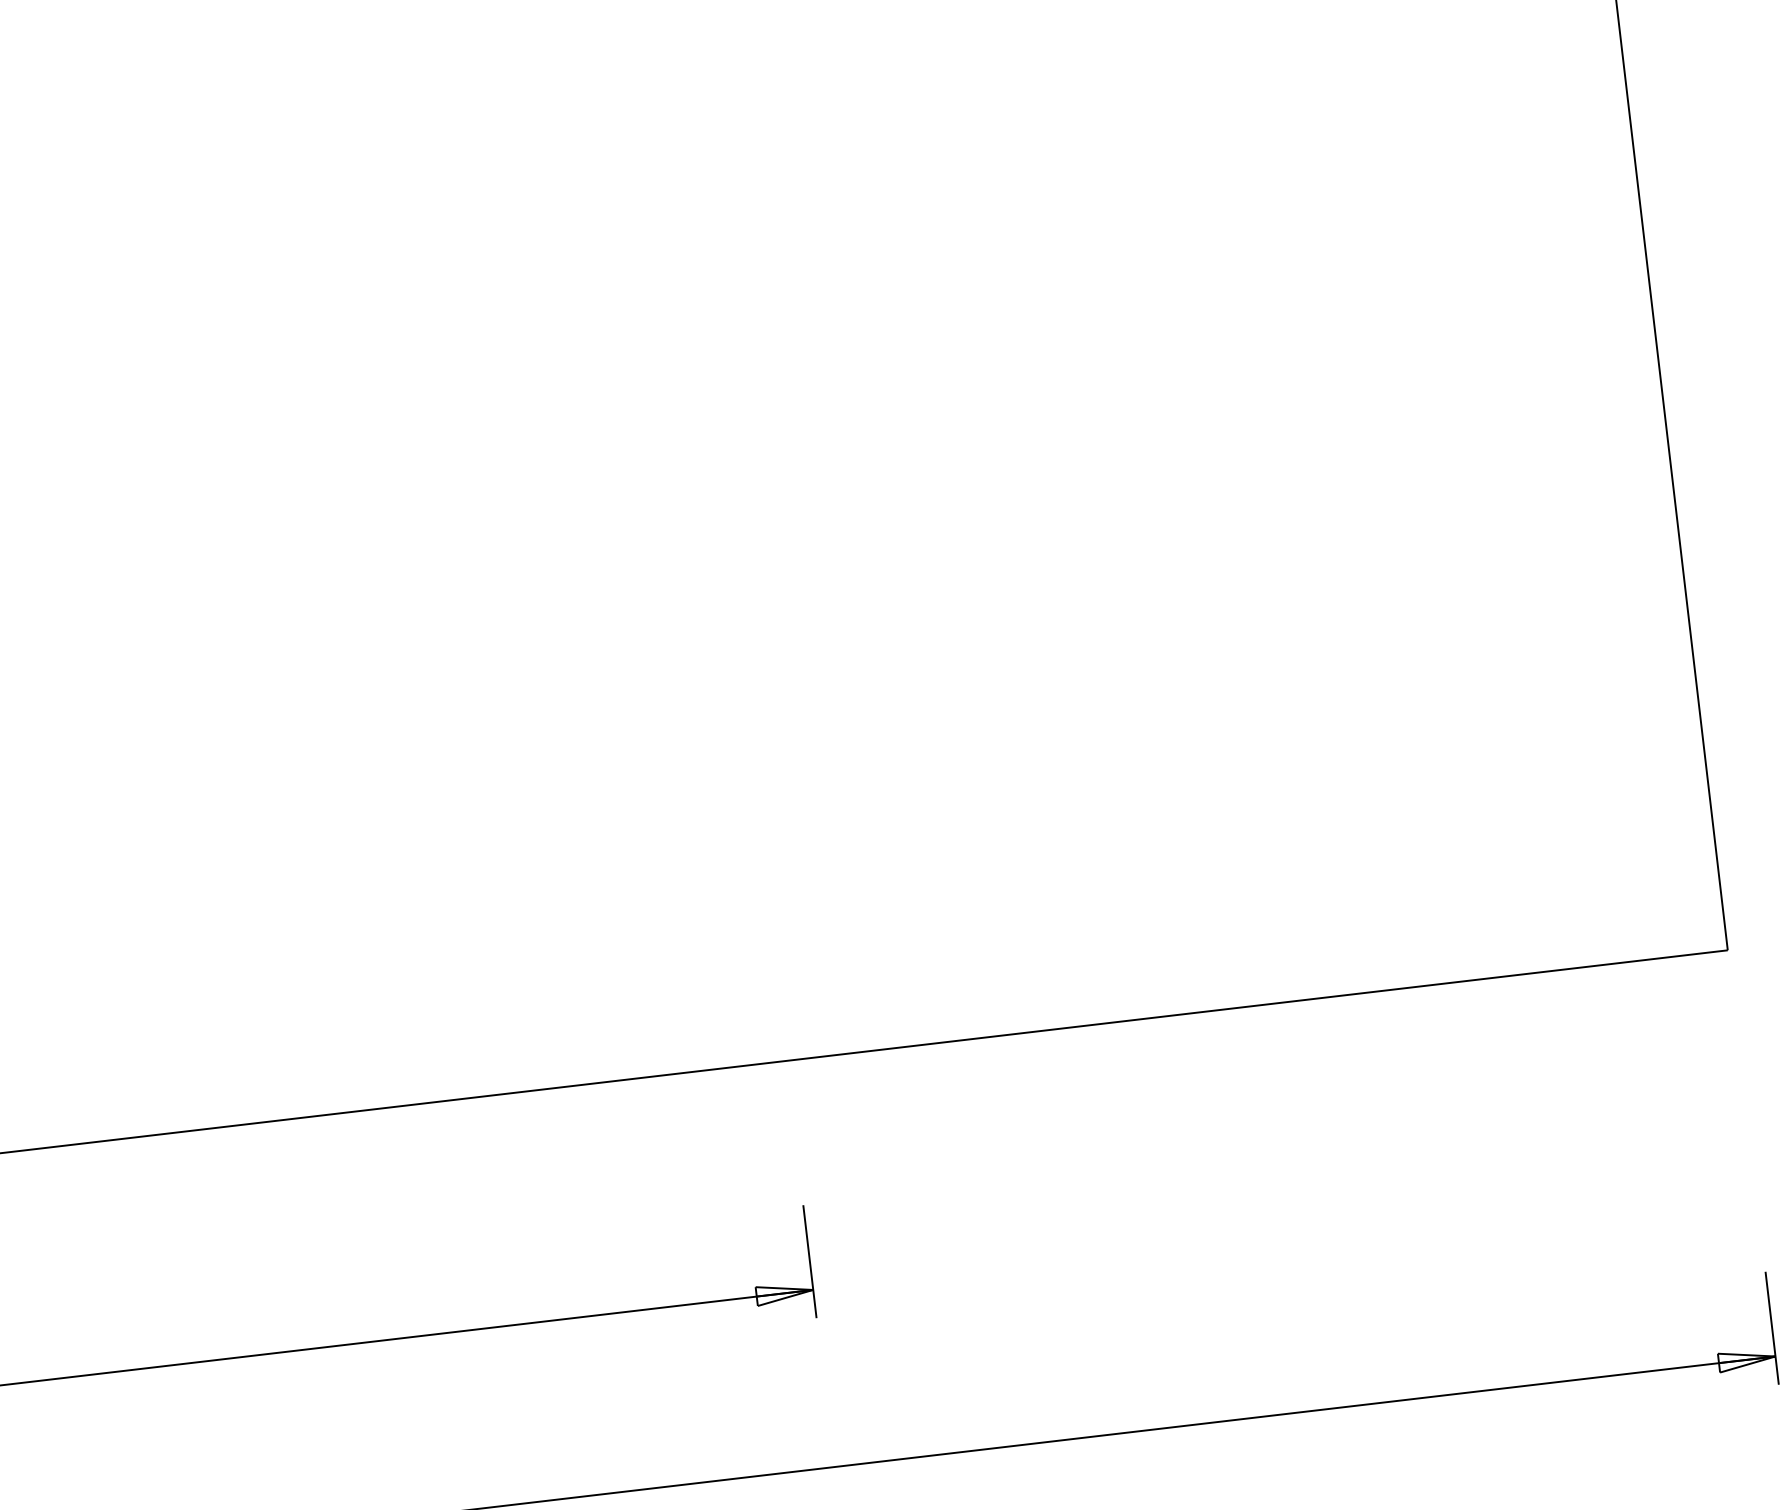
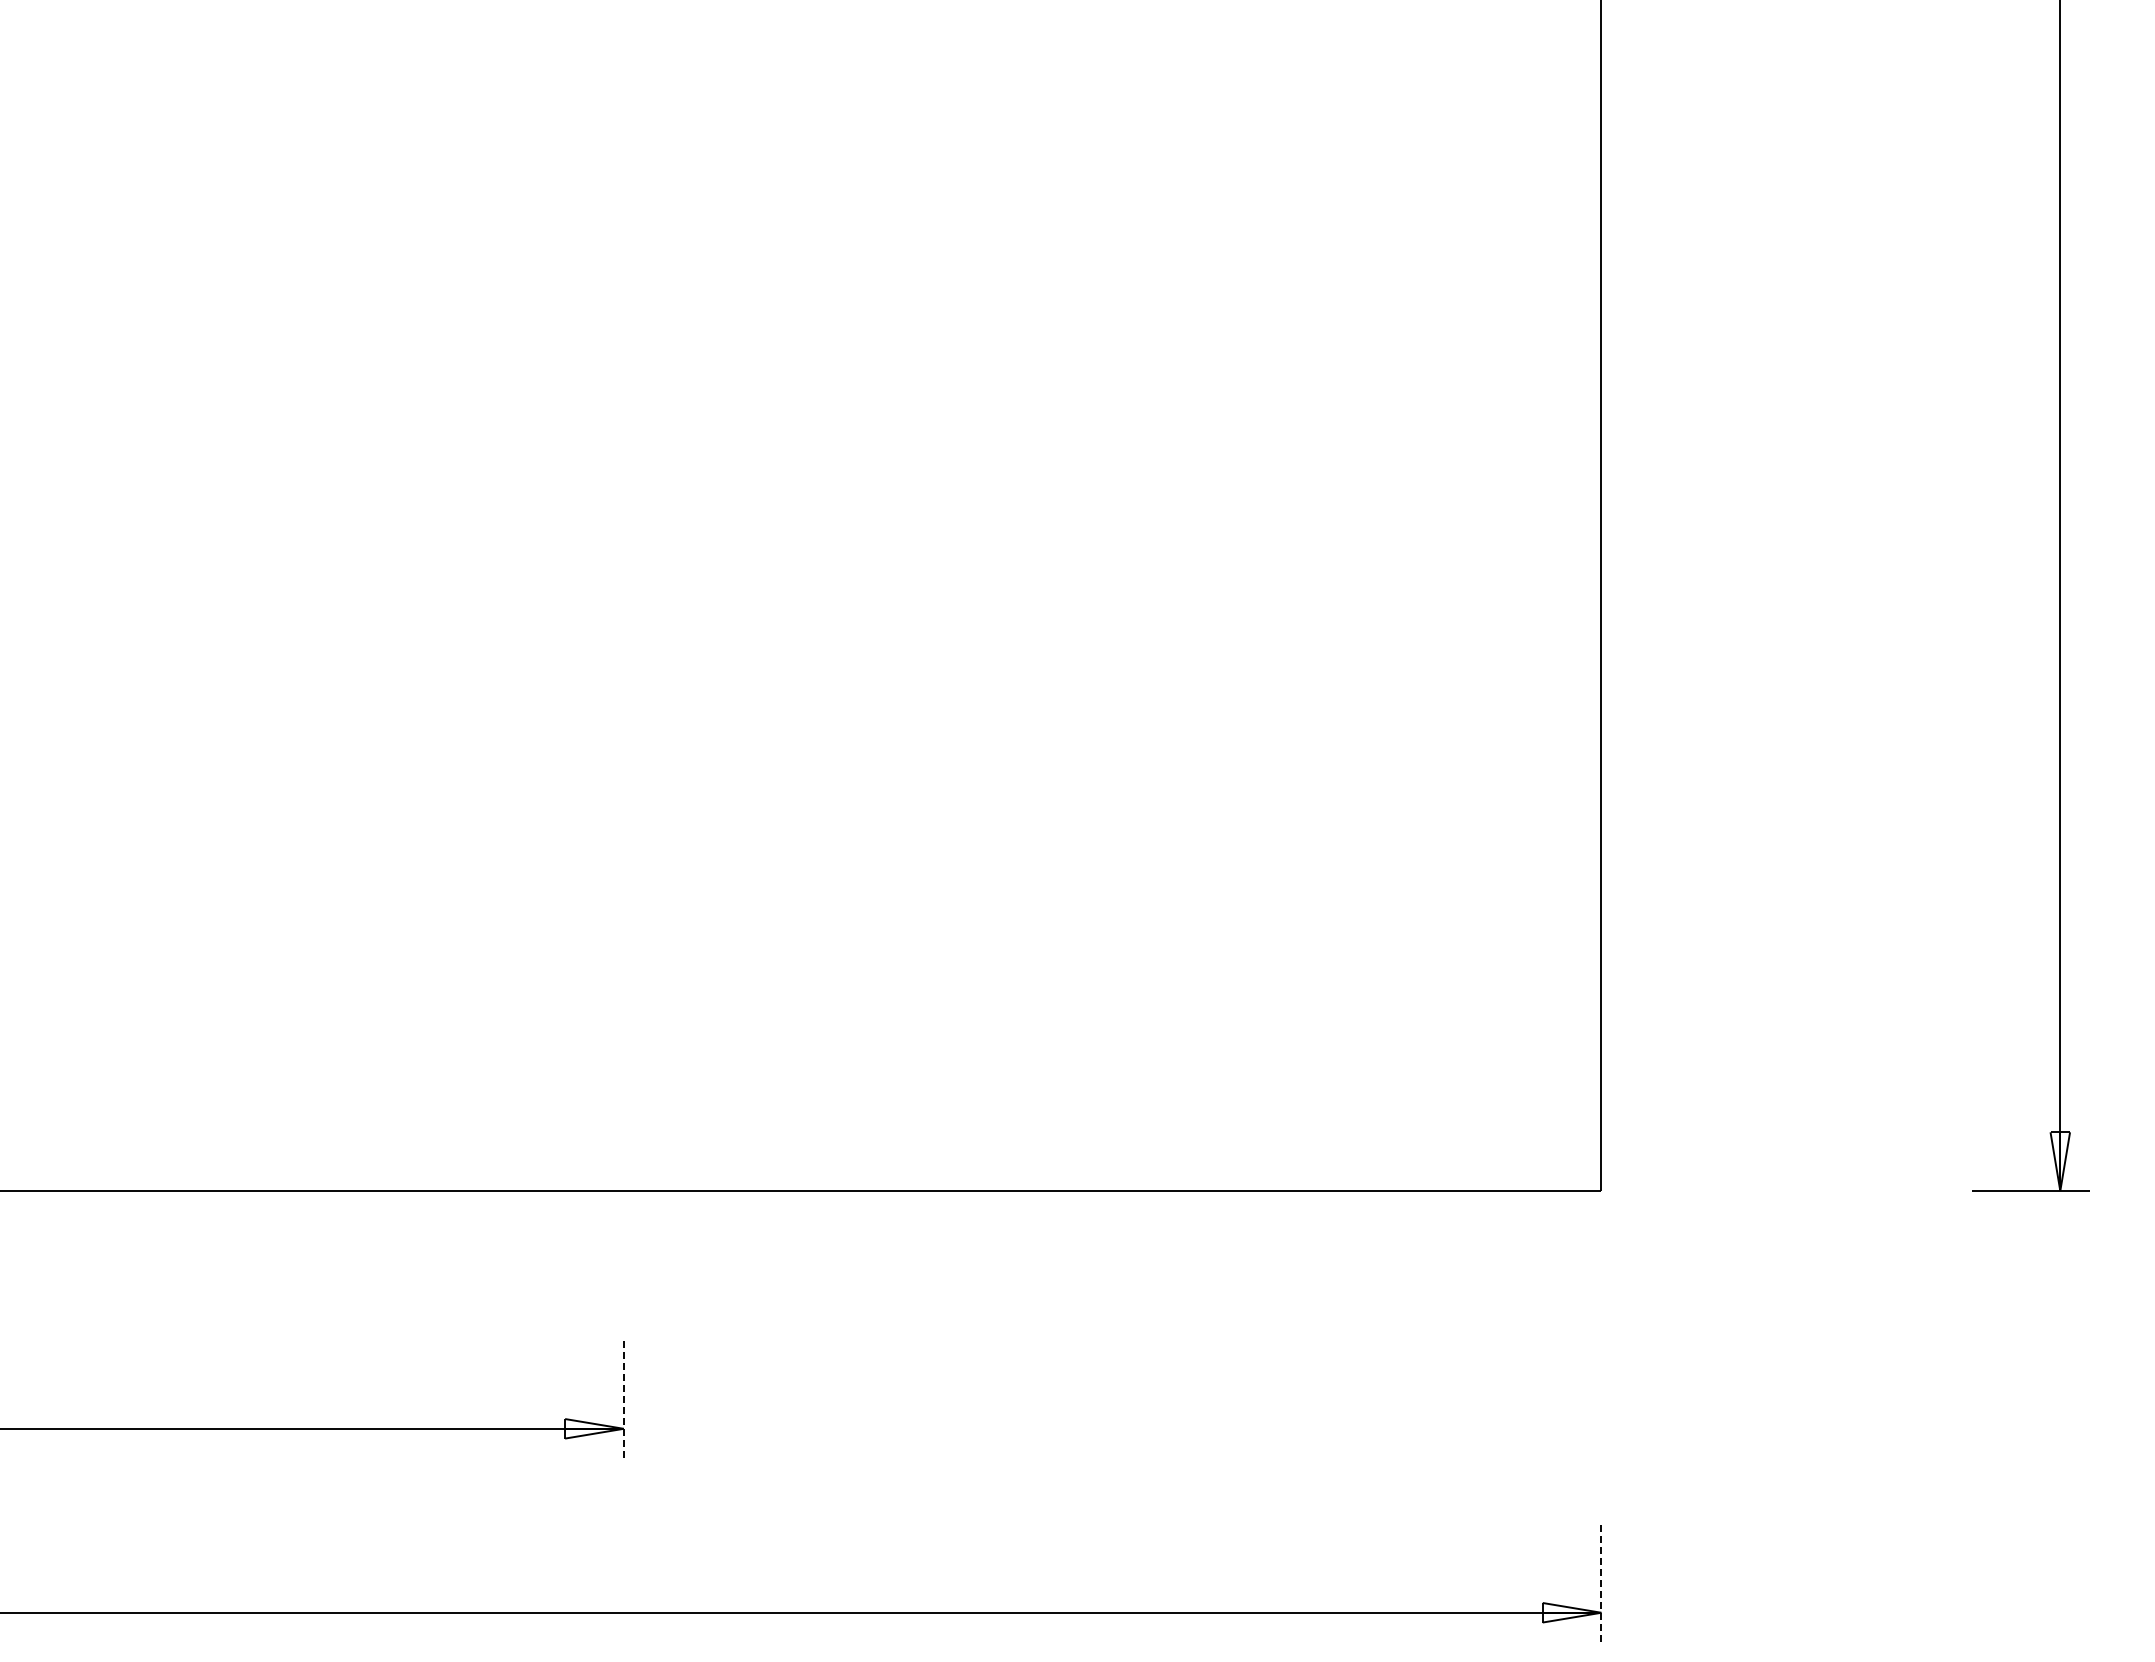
line: (809, 1261) -> (623, 1399), solid -> dashed
line: (1772, 1328) -> (1601, 1583), solid -> dashed

